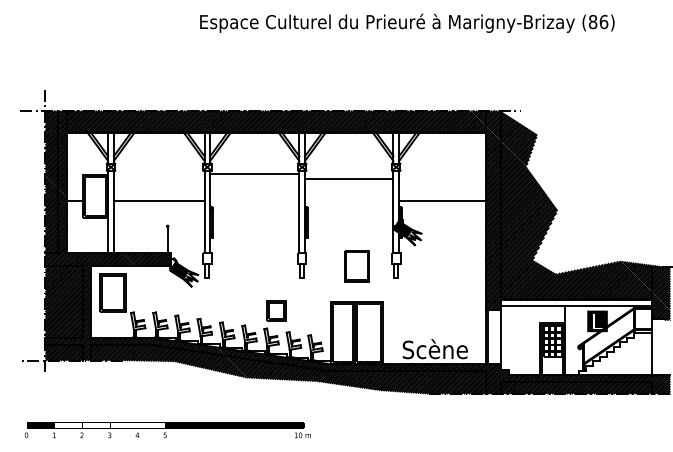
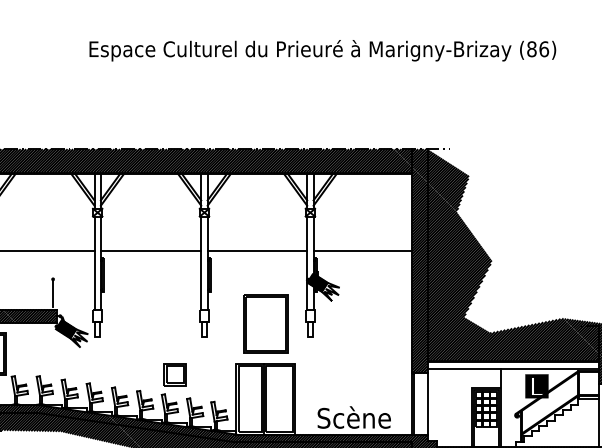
line: (254, 173) -> (150, 250), moved
line: (349, 178) -> (257, 250), moved
part: (356, 266) -> (265, 324), size x1.67

